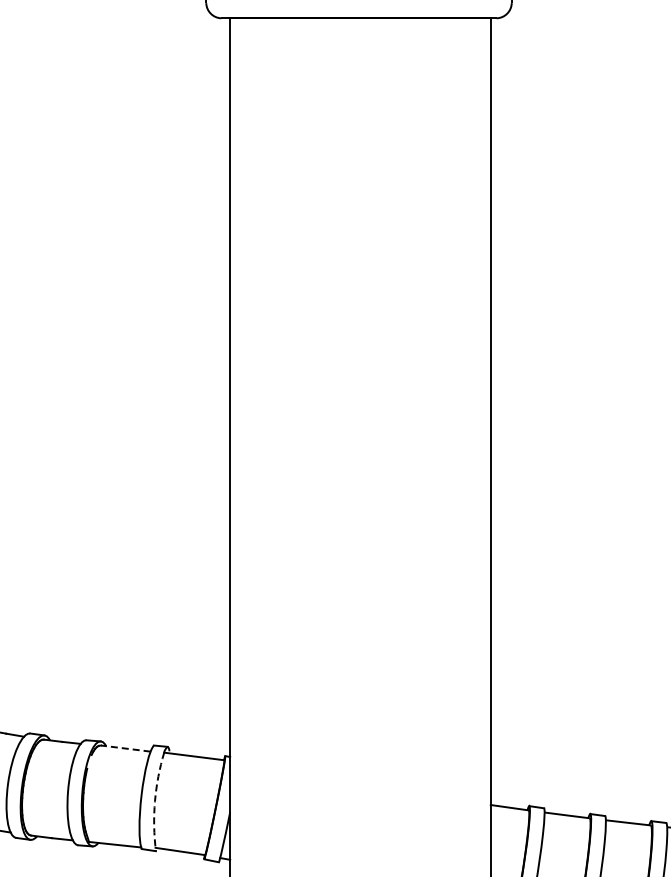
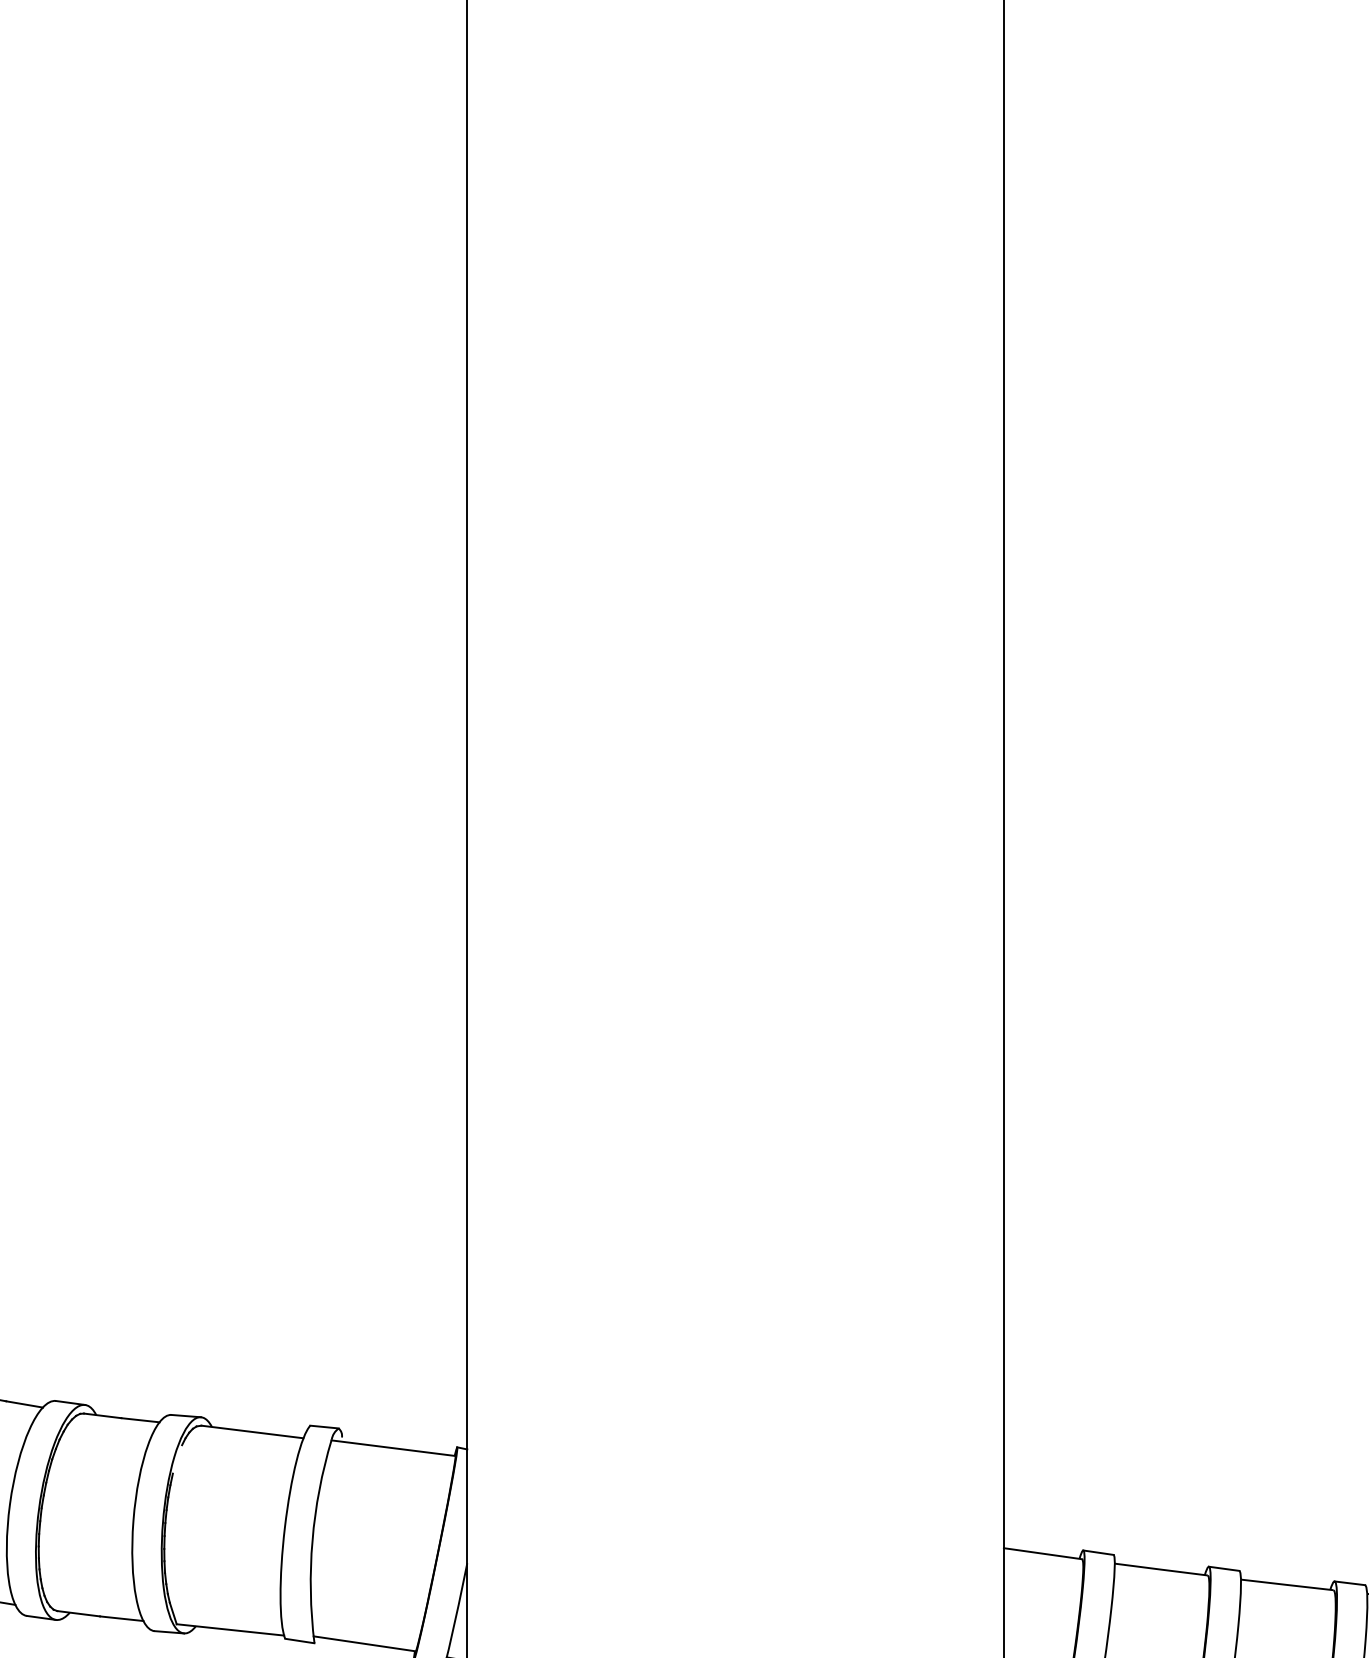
line: (125, 748) -> (251, 1431), dashed -> solid
arc: (155, 801) -> (313, 1540), dashed -> solid

